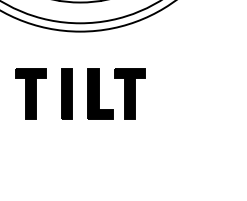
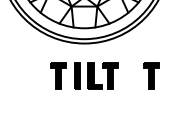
part: (208, 92) -> (151, 75), added

